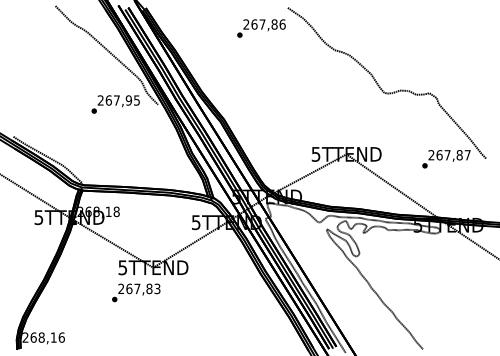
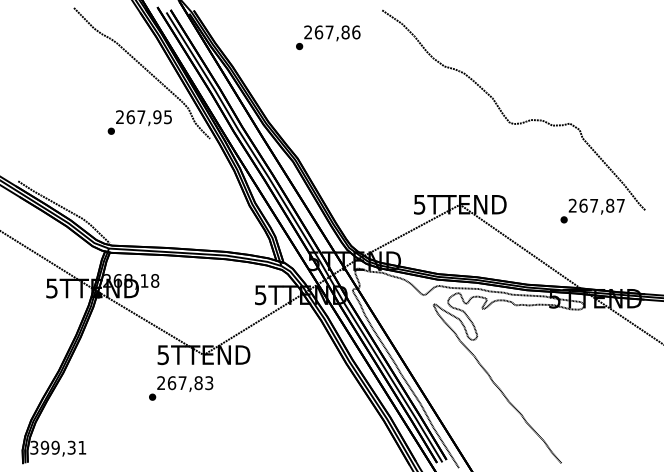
text: (261, 28) -> (328, 37), moved
text: (115, 104) -> (139, 122), moved
text: (43, 337) -> (58, 447), 268,16 -> 399,31

